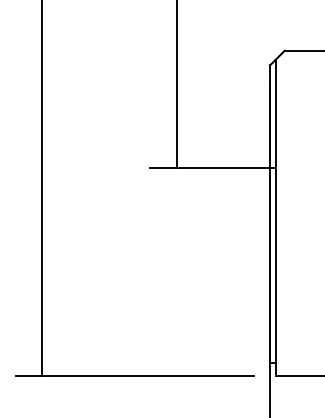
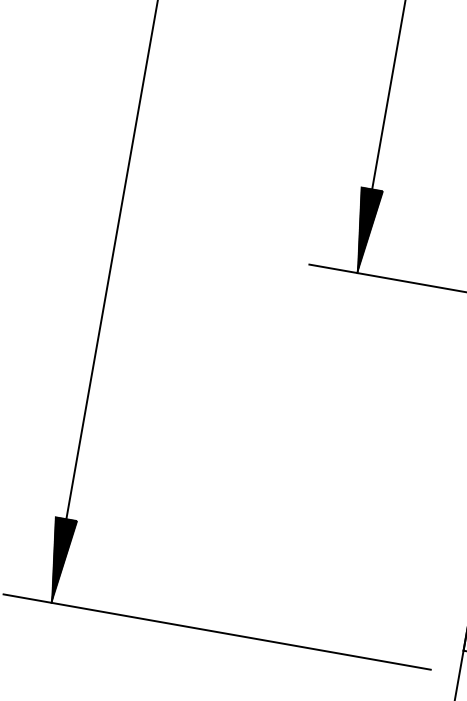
hatch: (176, 144) -> (364, 230), added
hatch: (42, 352) -> (59, 560), added

